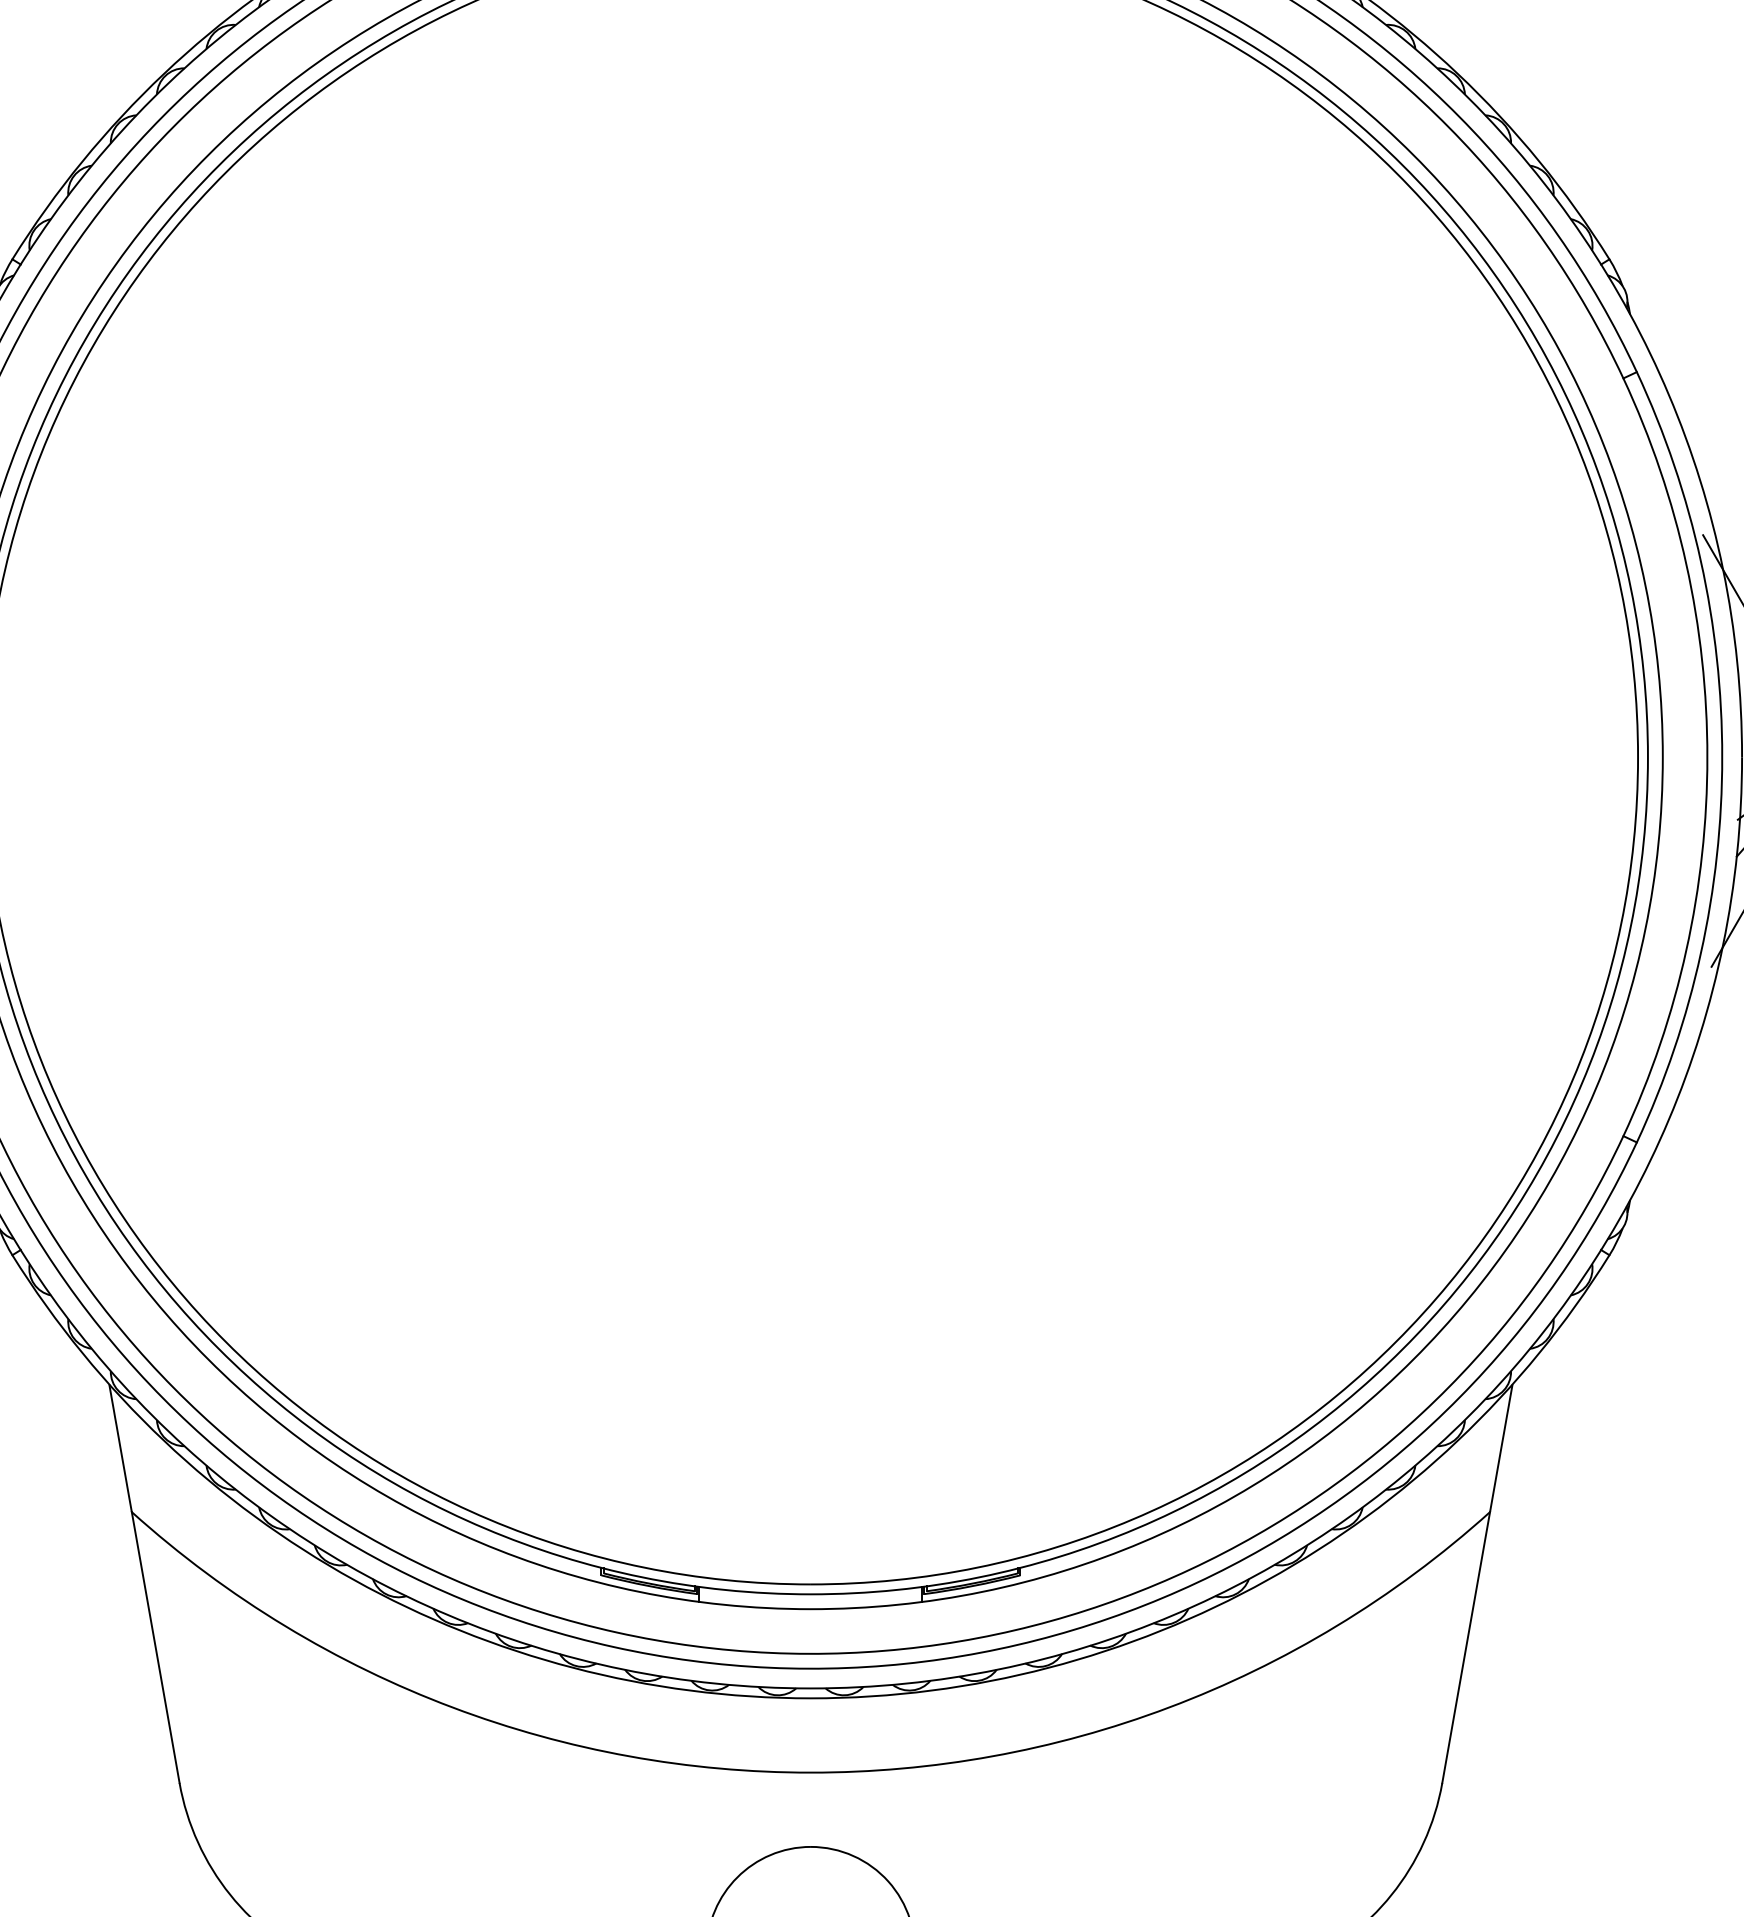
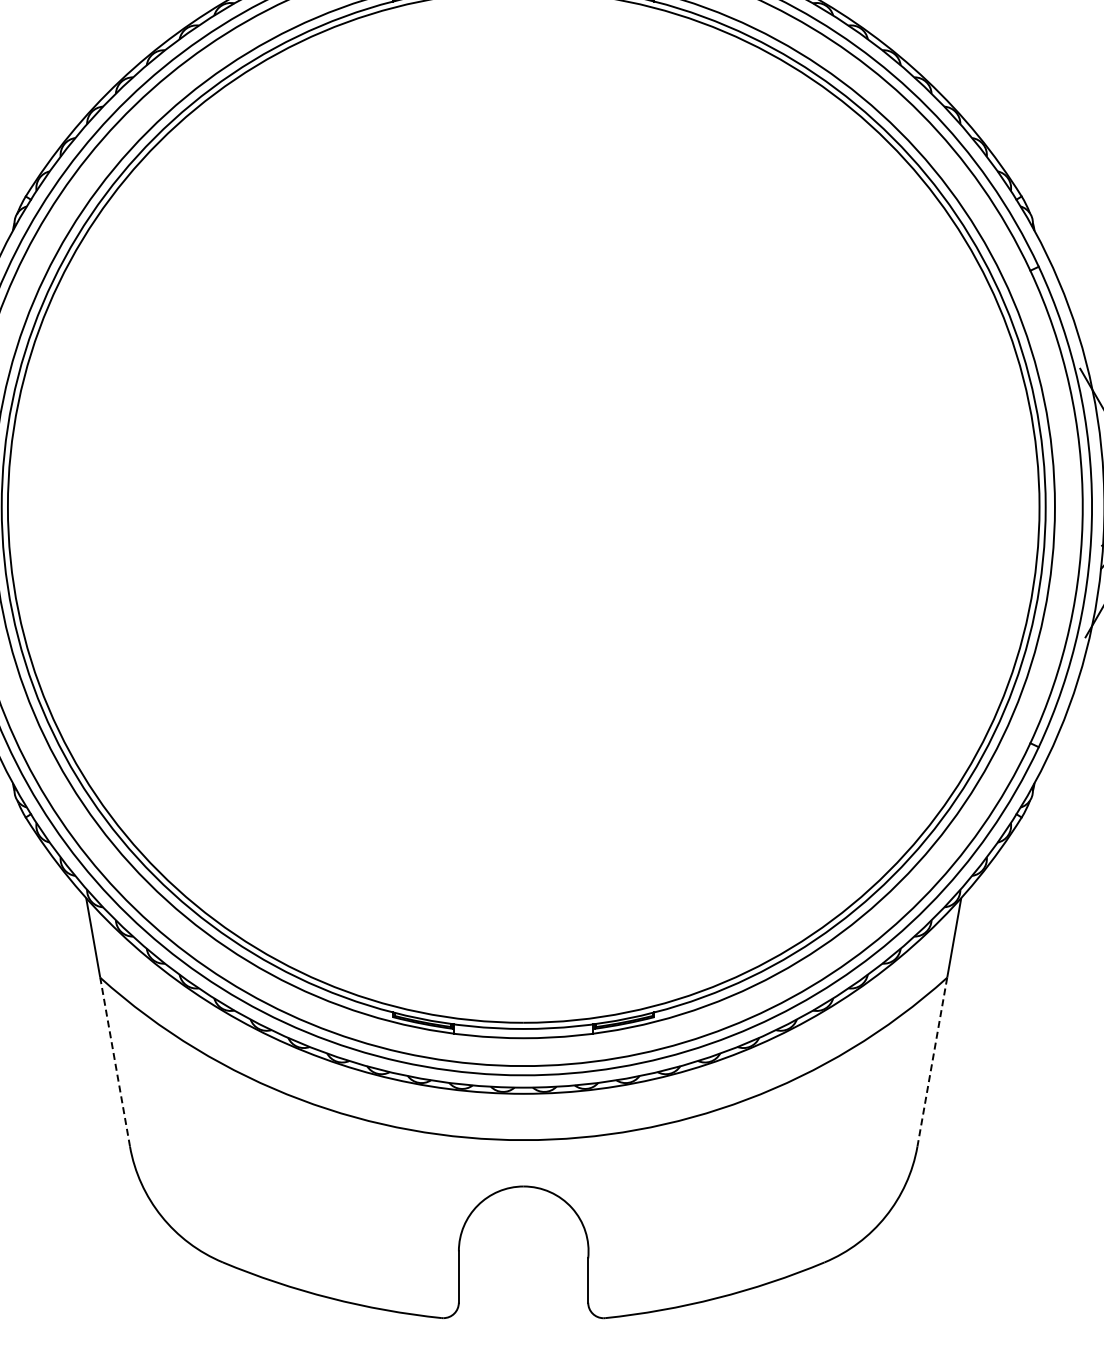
line: (156, 1648) -> (115, 1062), solid -> dashed
line: (1466, 1648) -> (932, 1062), solid -> dashed

